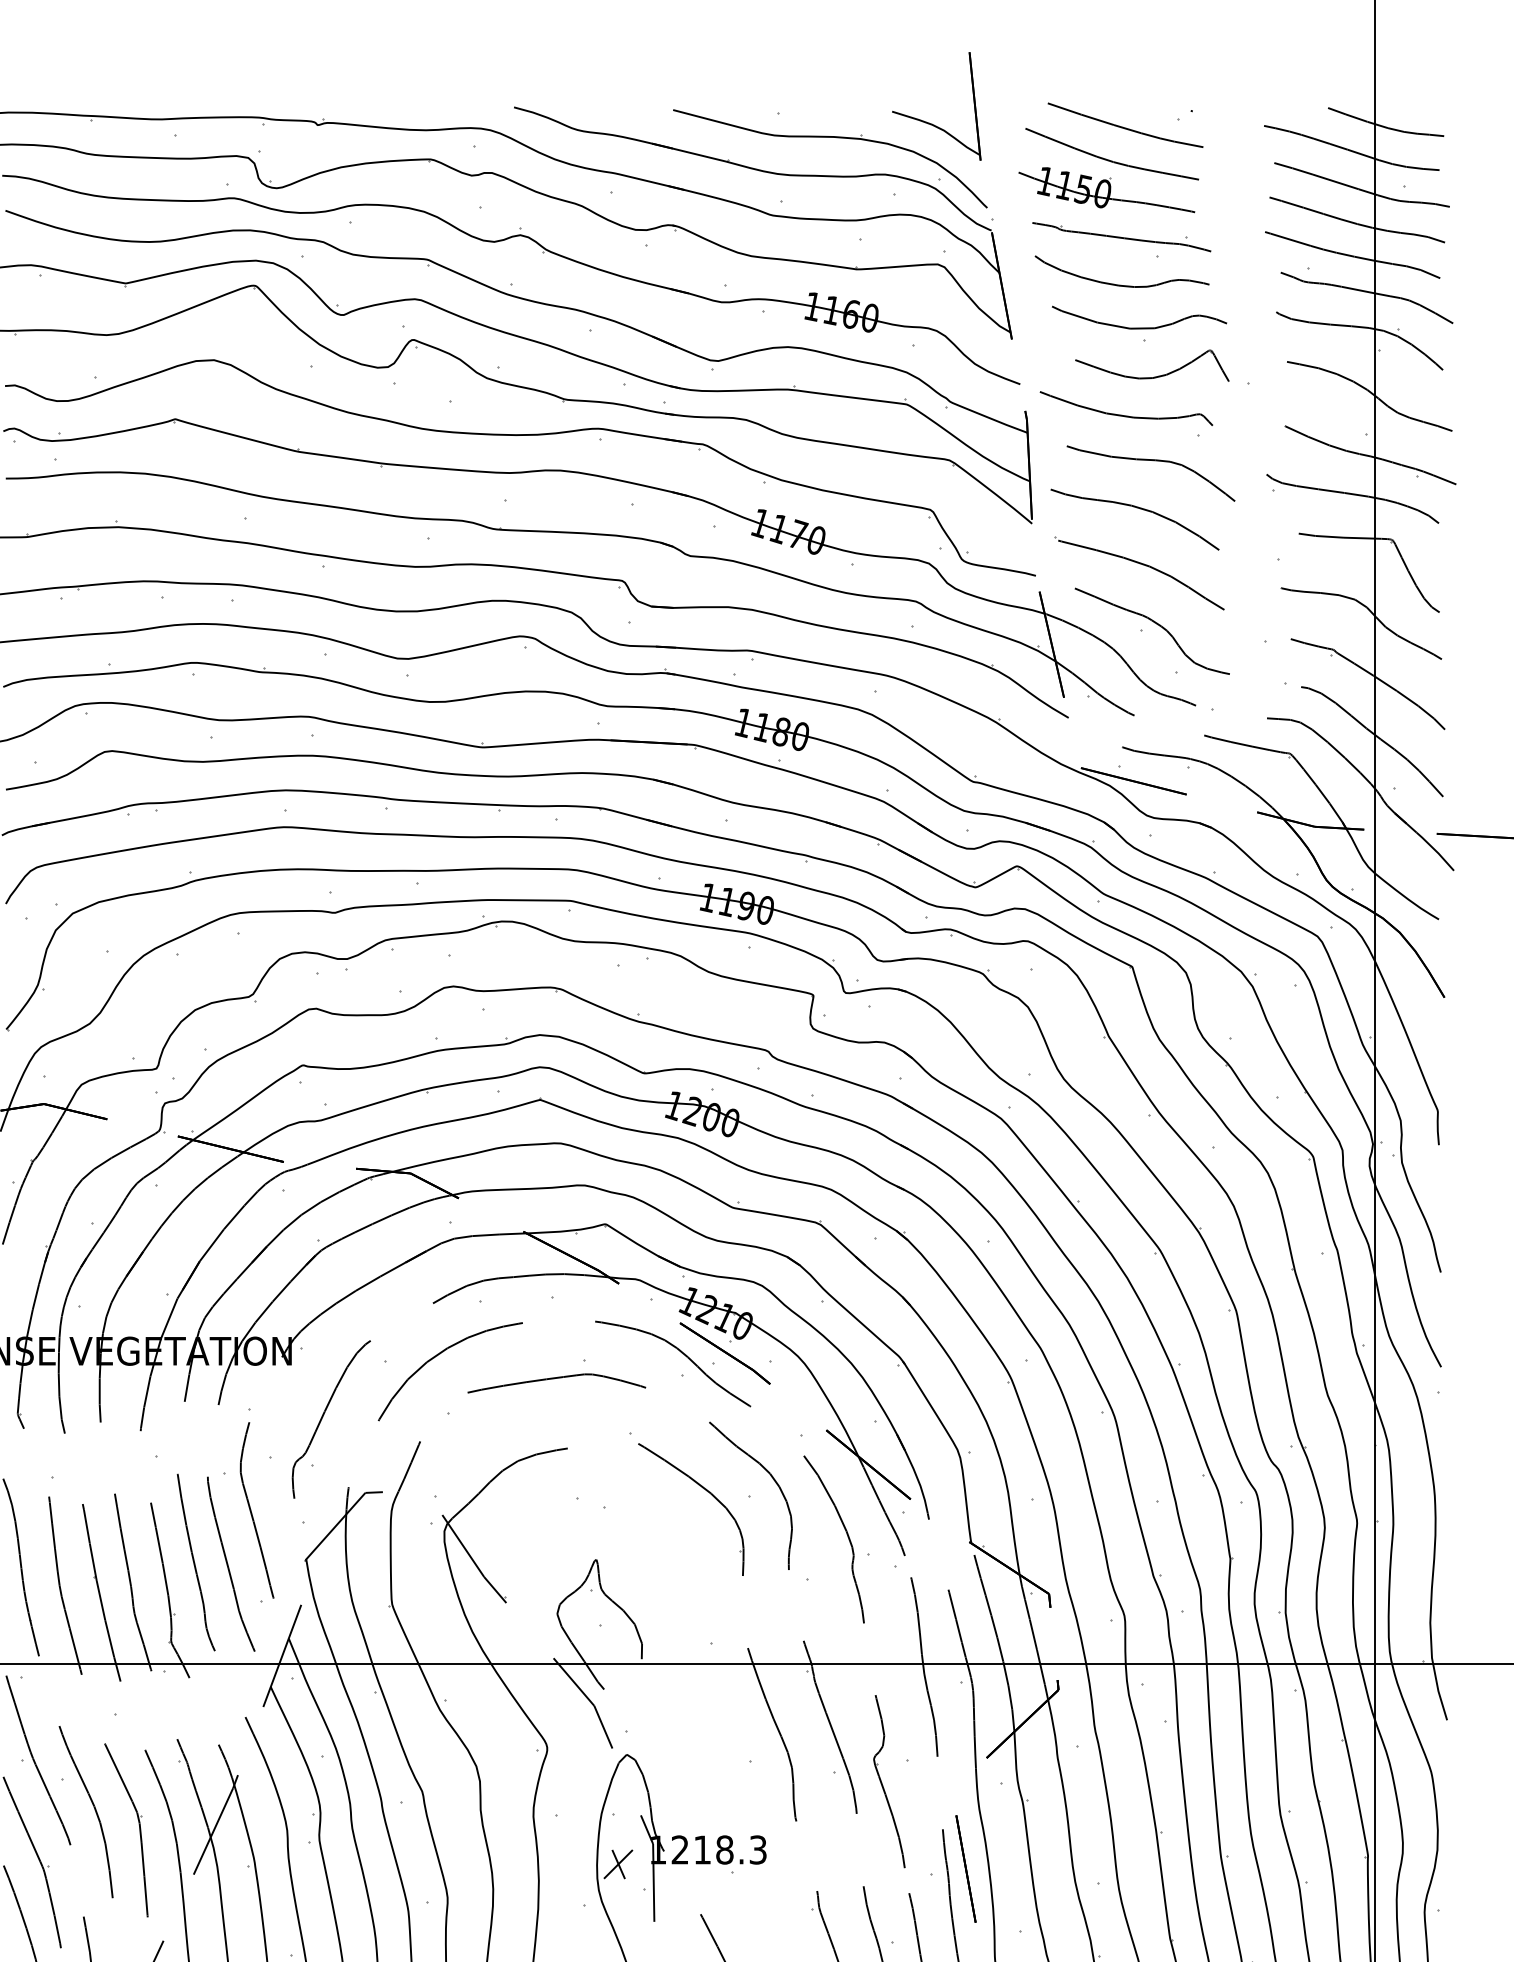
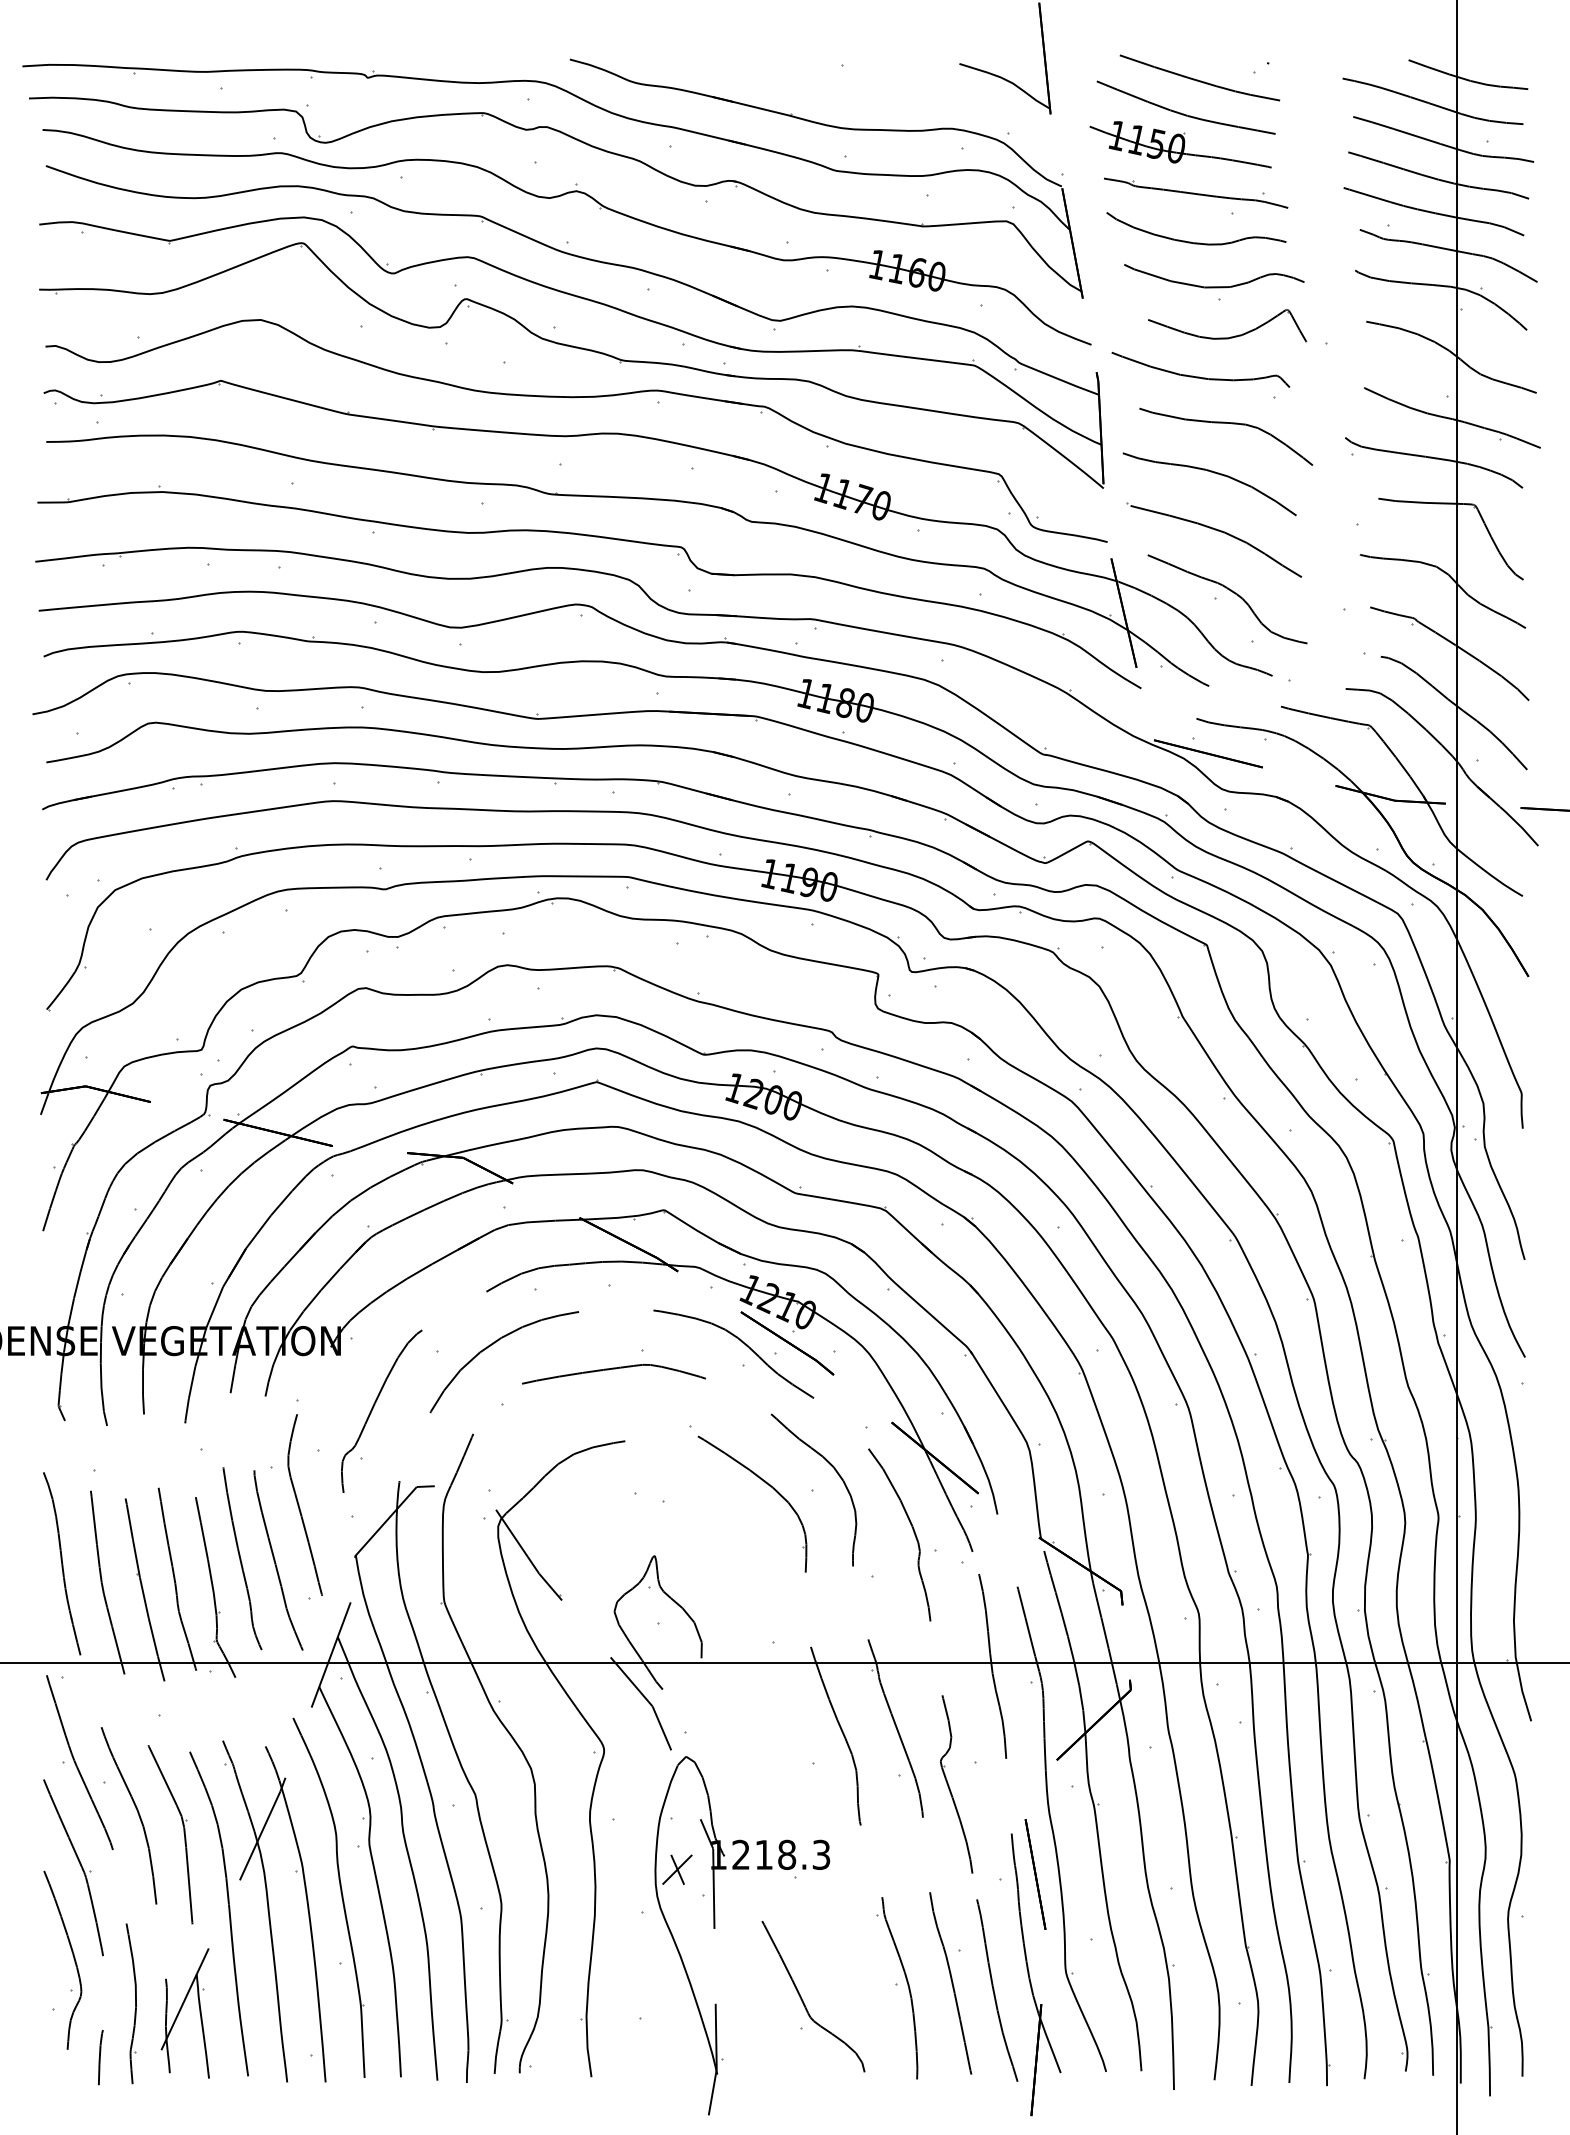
part: (830, 137) -> (895, 90), removed

